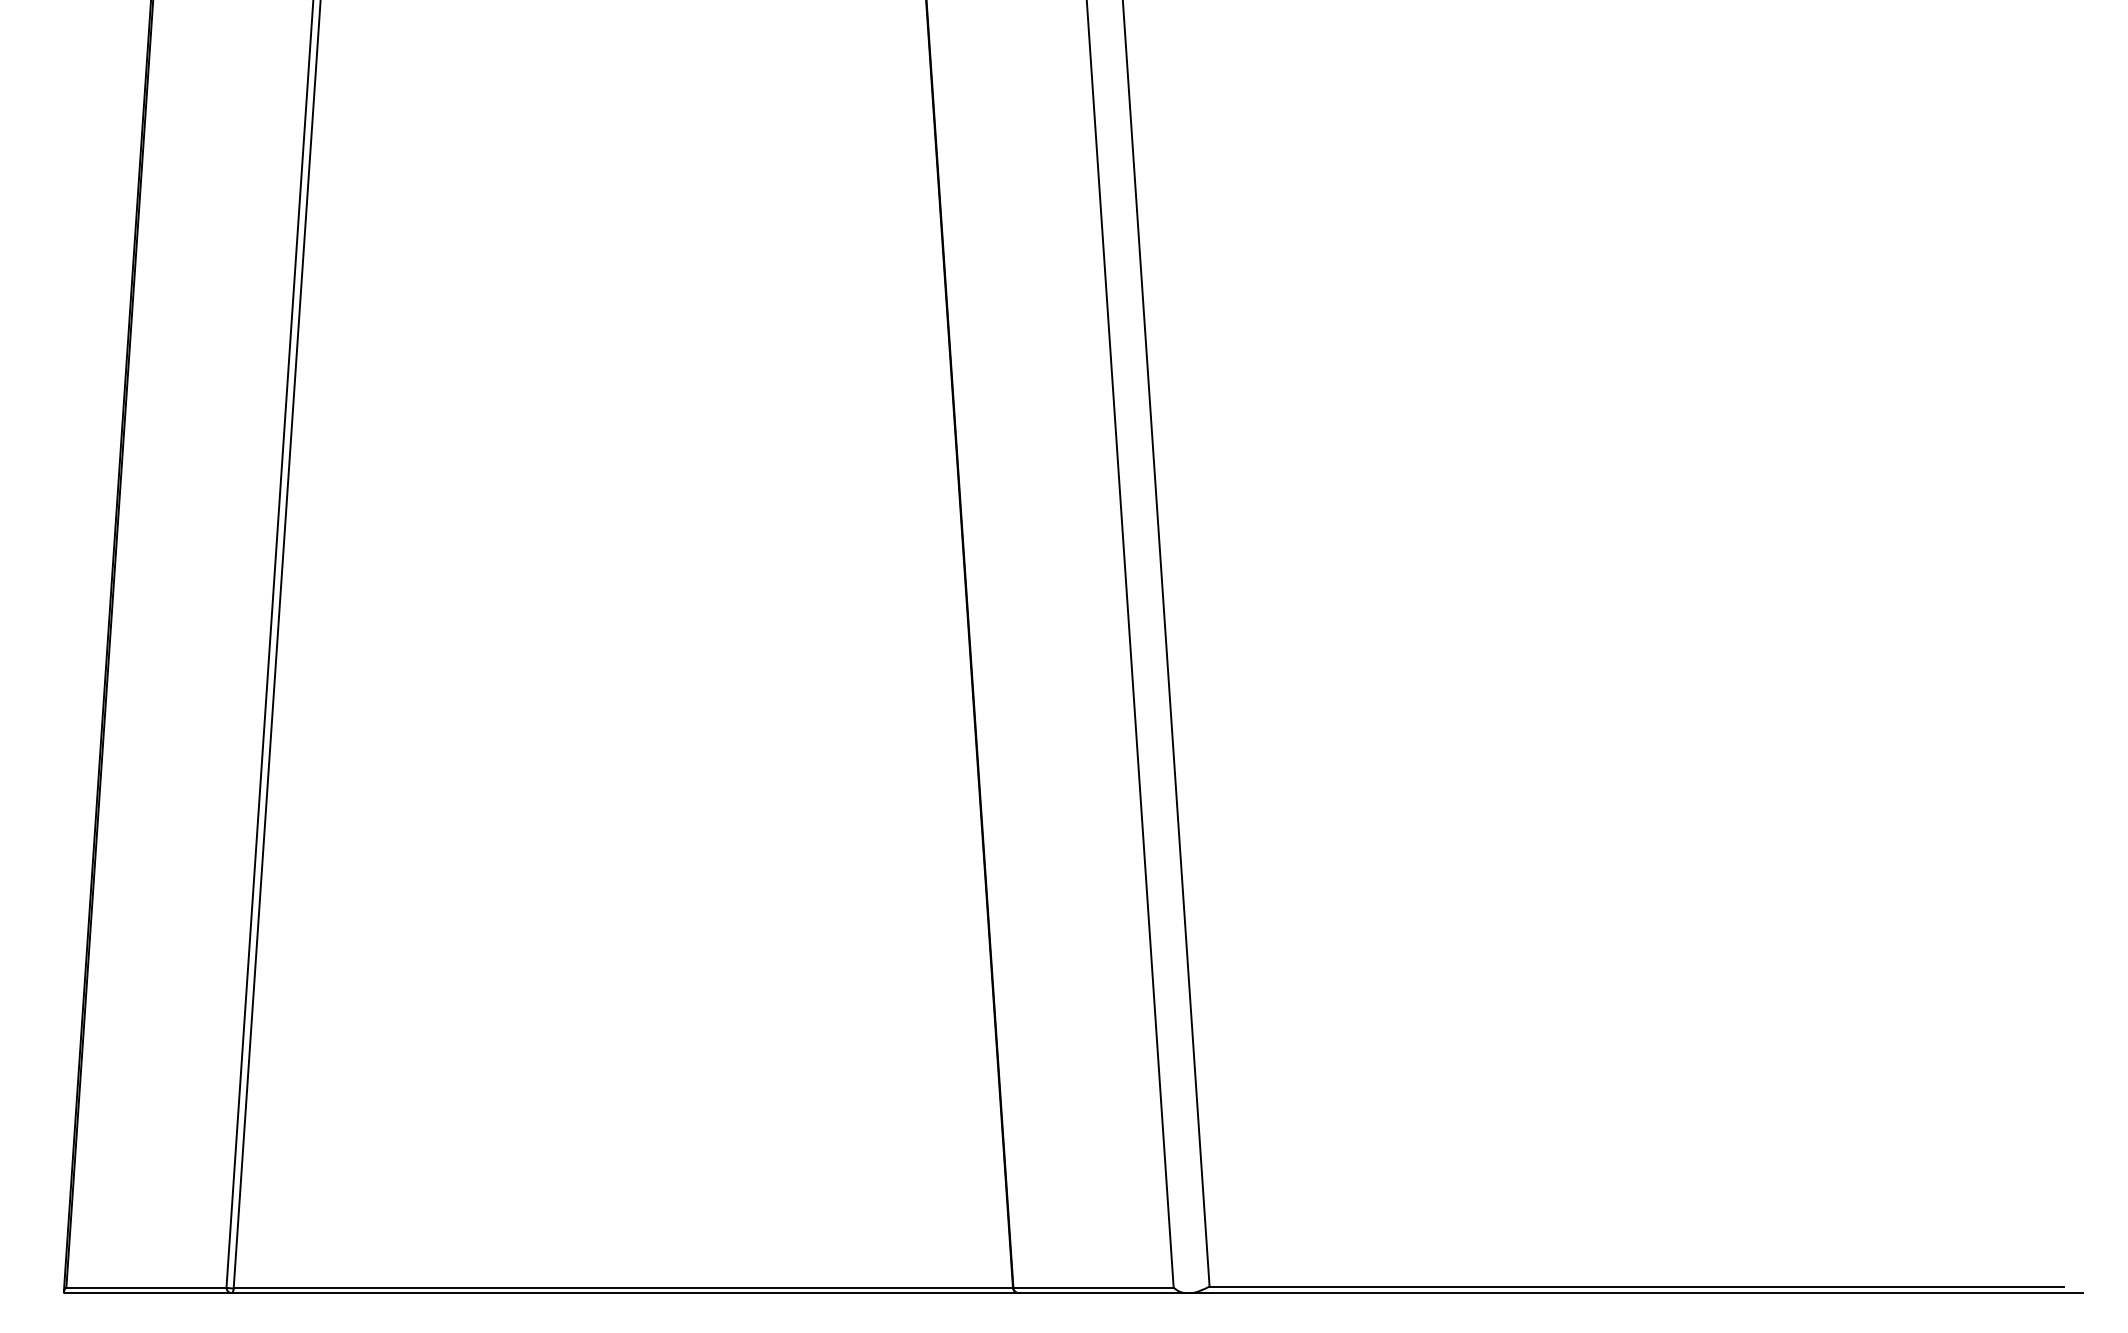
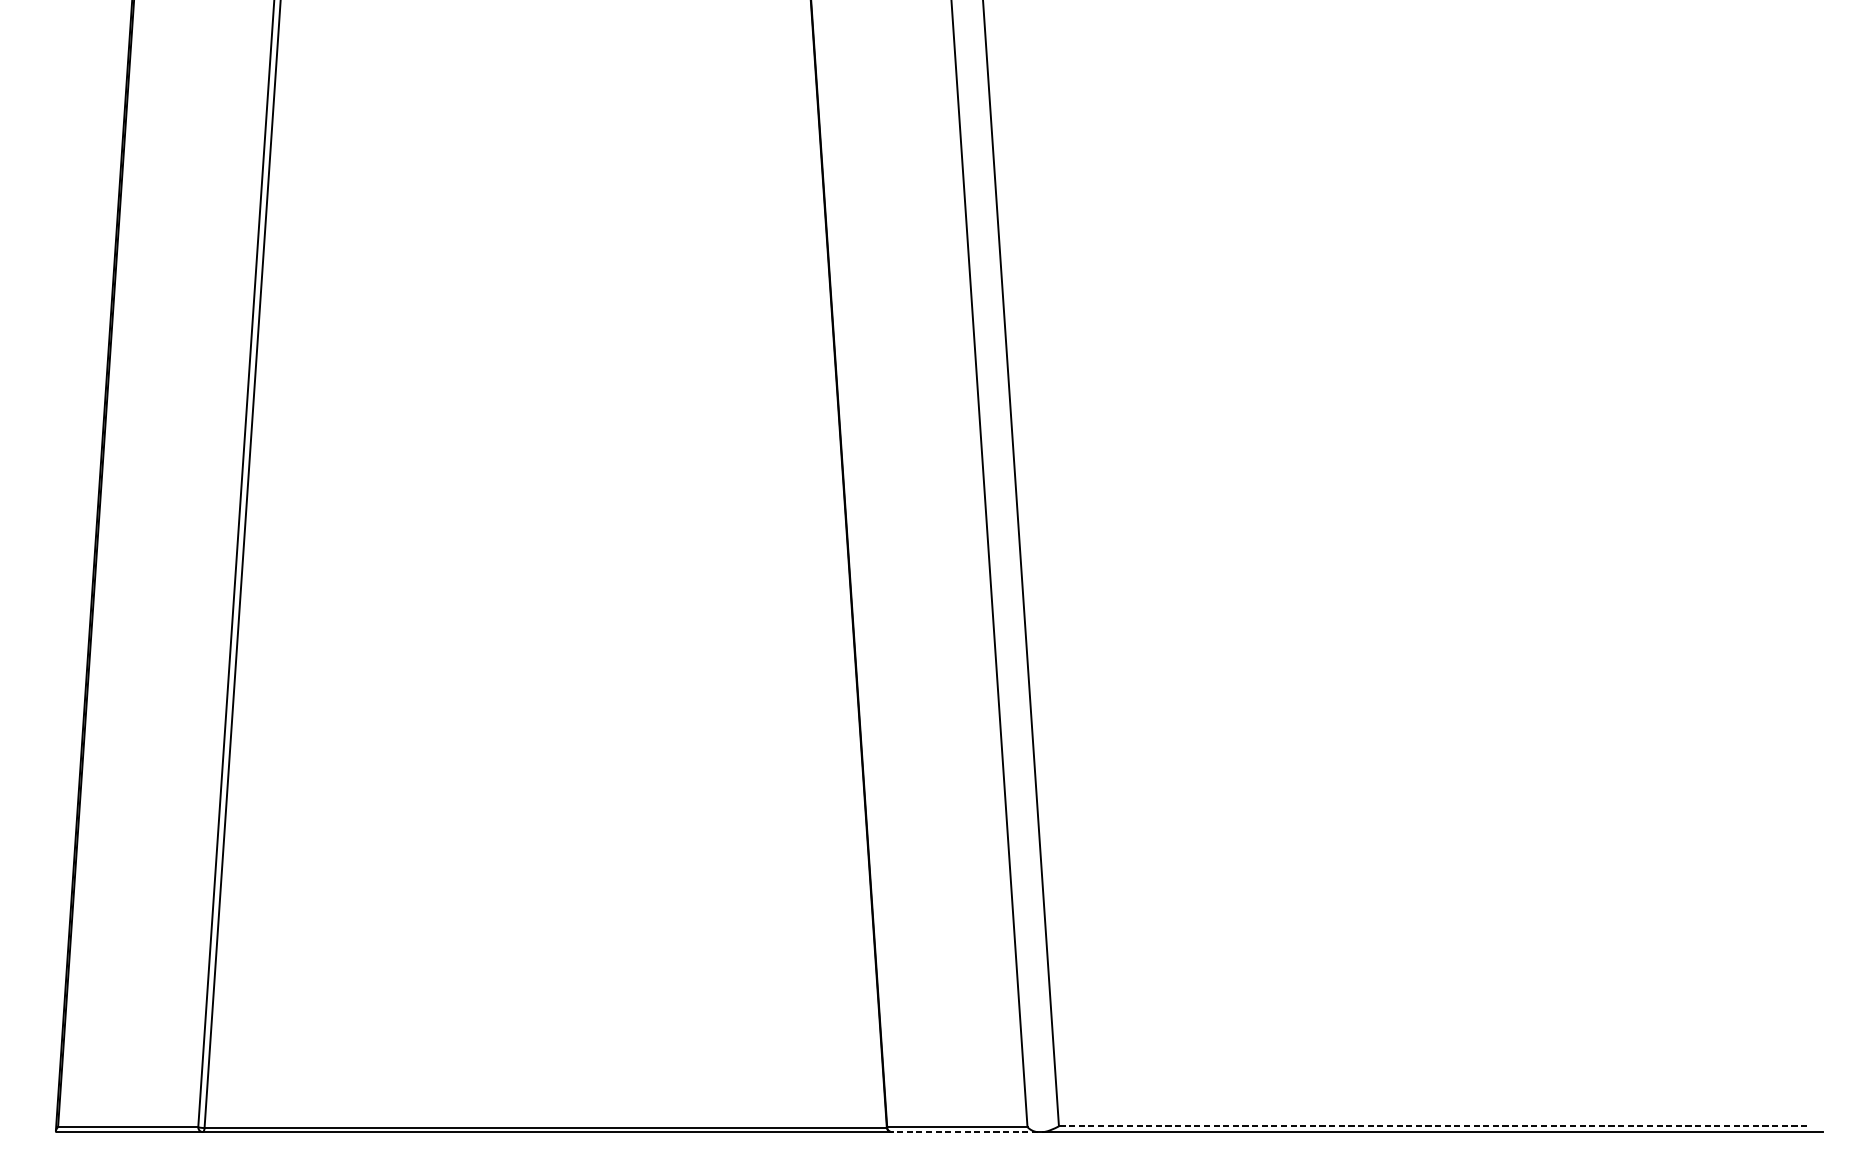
line: (1636, 1286) -> (1432, 1126), solid -> dashed
line: (1102, 1293) -> (965, 1132), solid -> dashed

